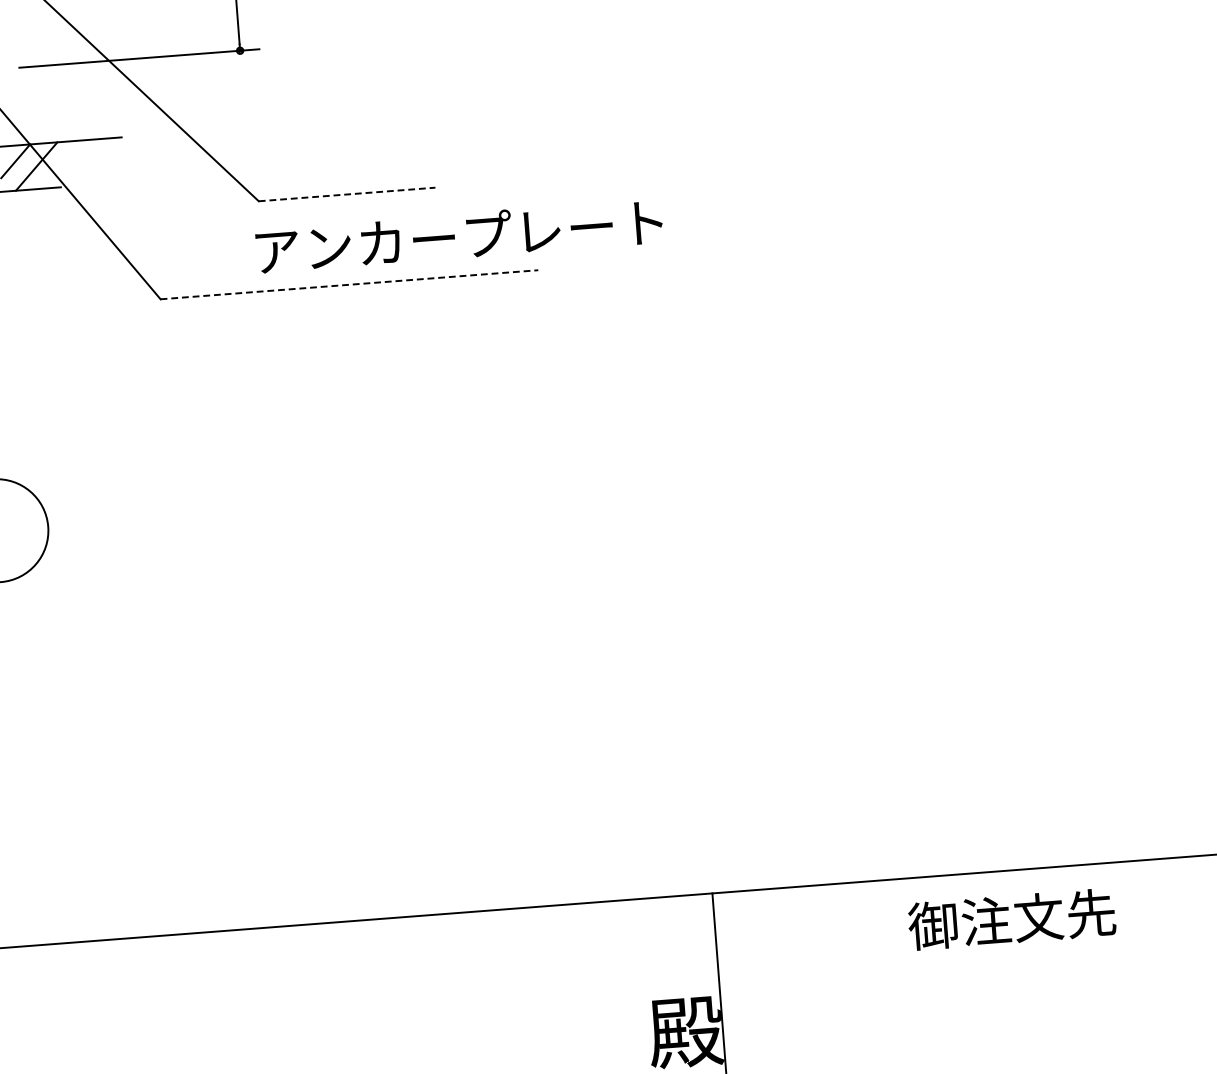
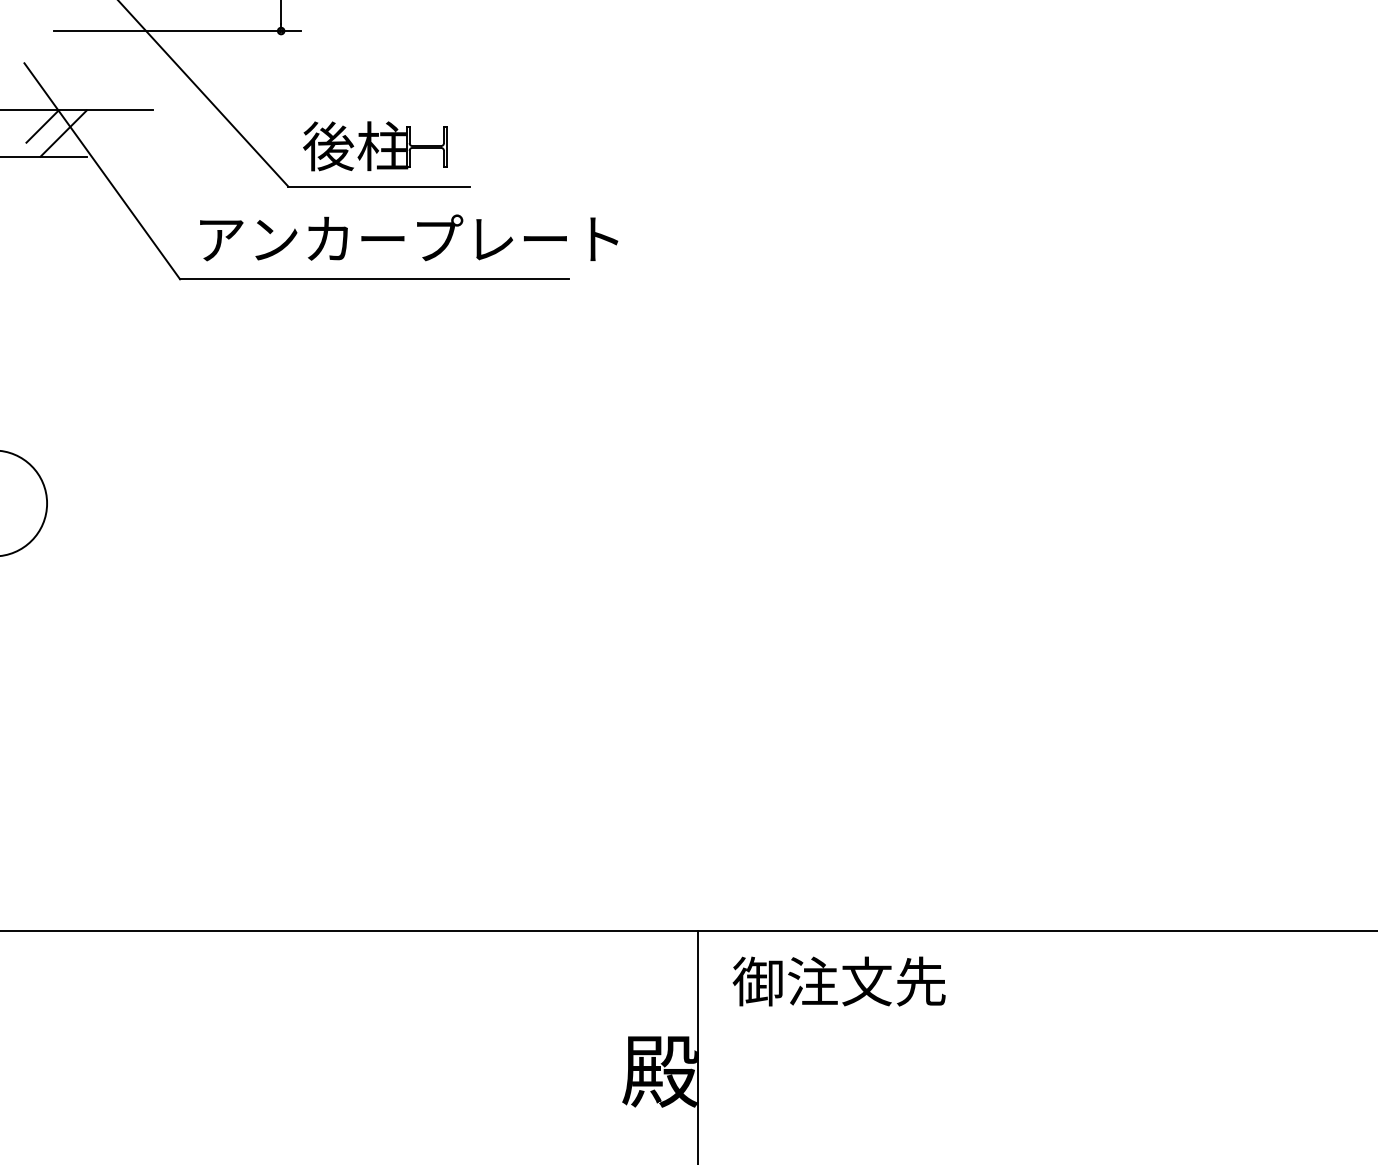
part: (340, 155) -> (375, 146), added
line: (347, 194) -> (379, 186), dashed -> solid
text: (459, 235) -> (409, 237), moved
line: (349, 284) -> (374, 279), dashed -> solid
text: (1011, 919) -> (838, 981), moved

